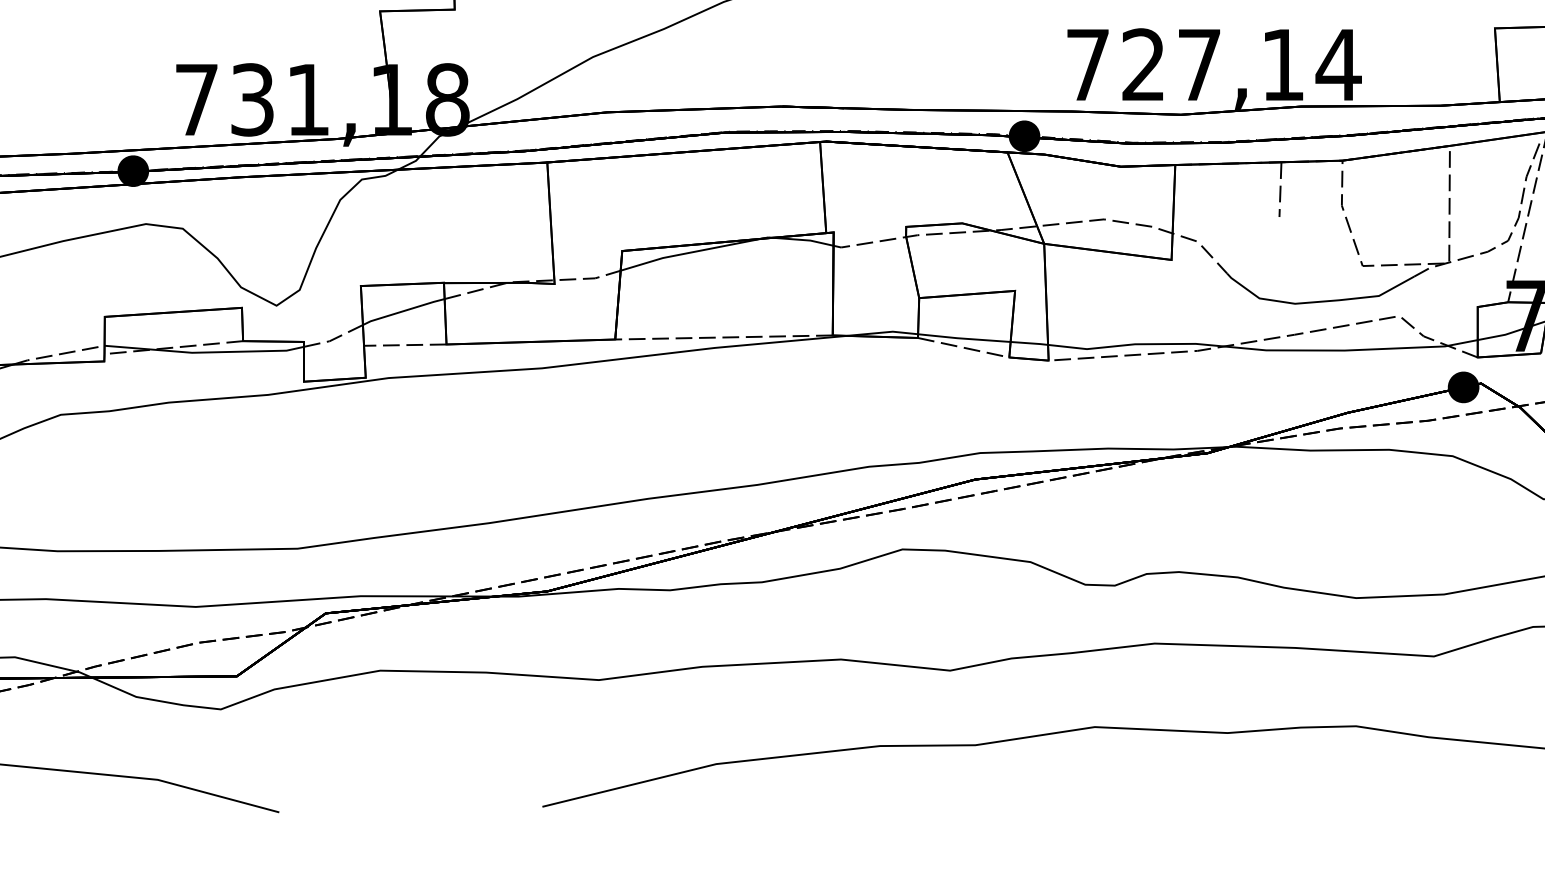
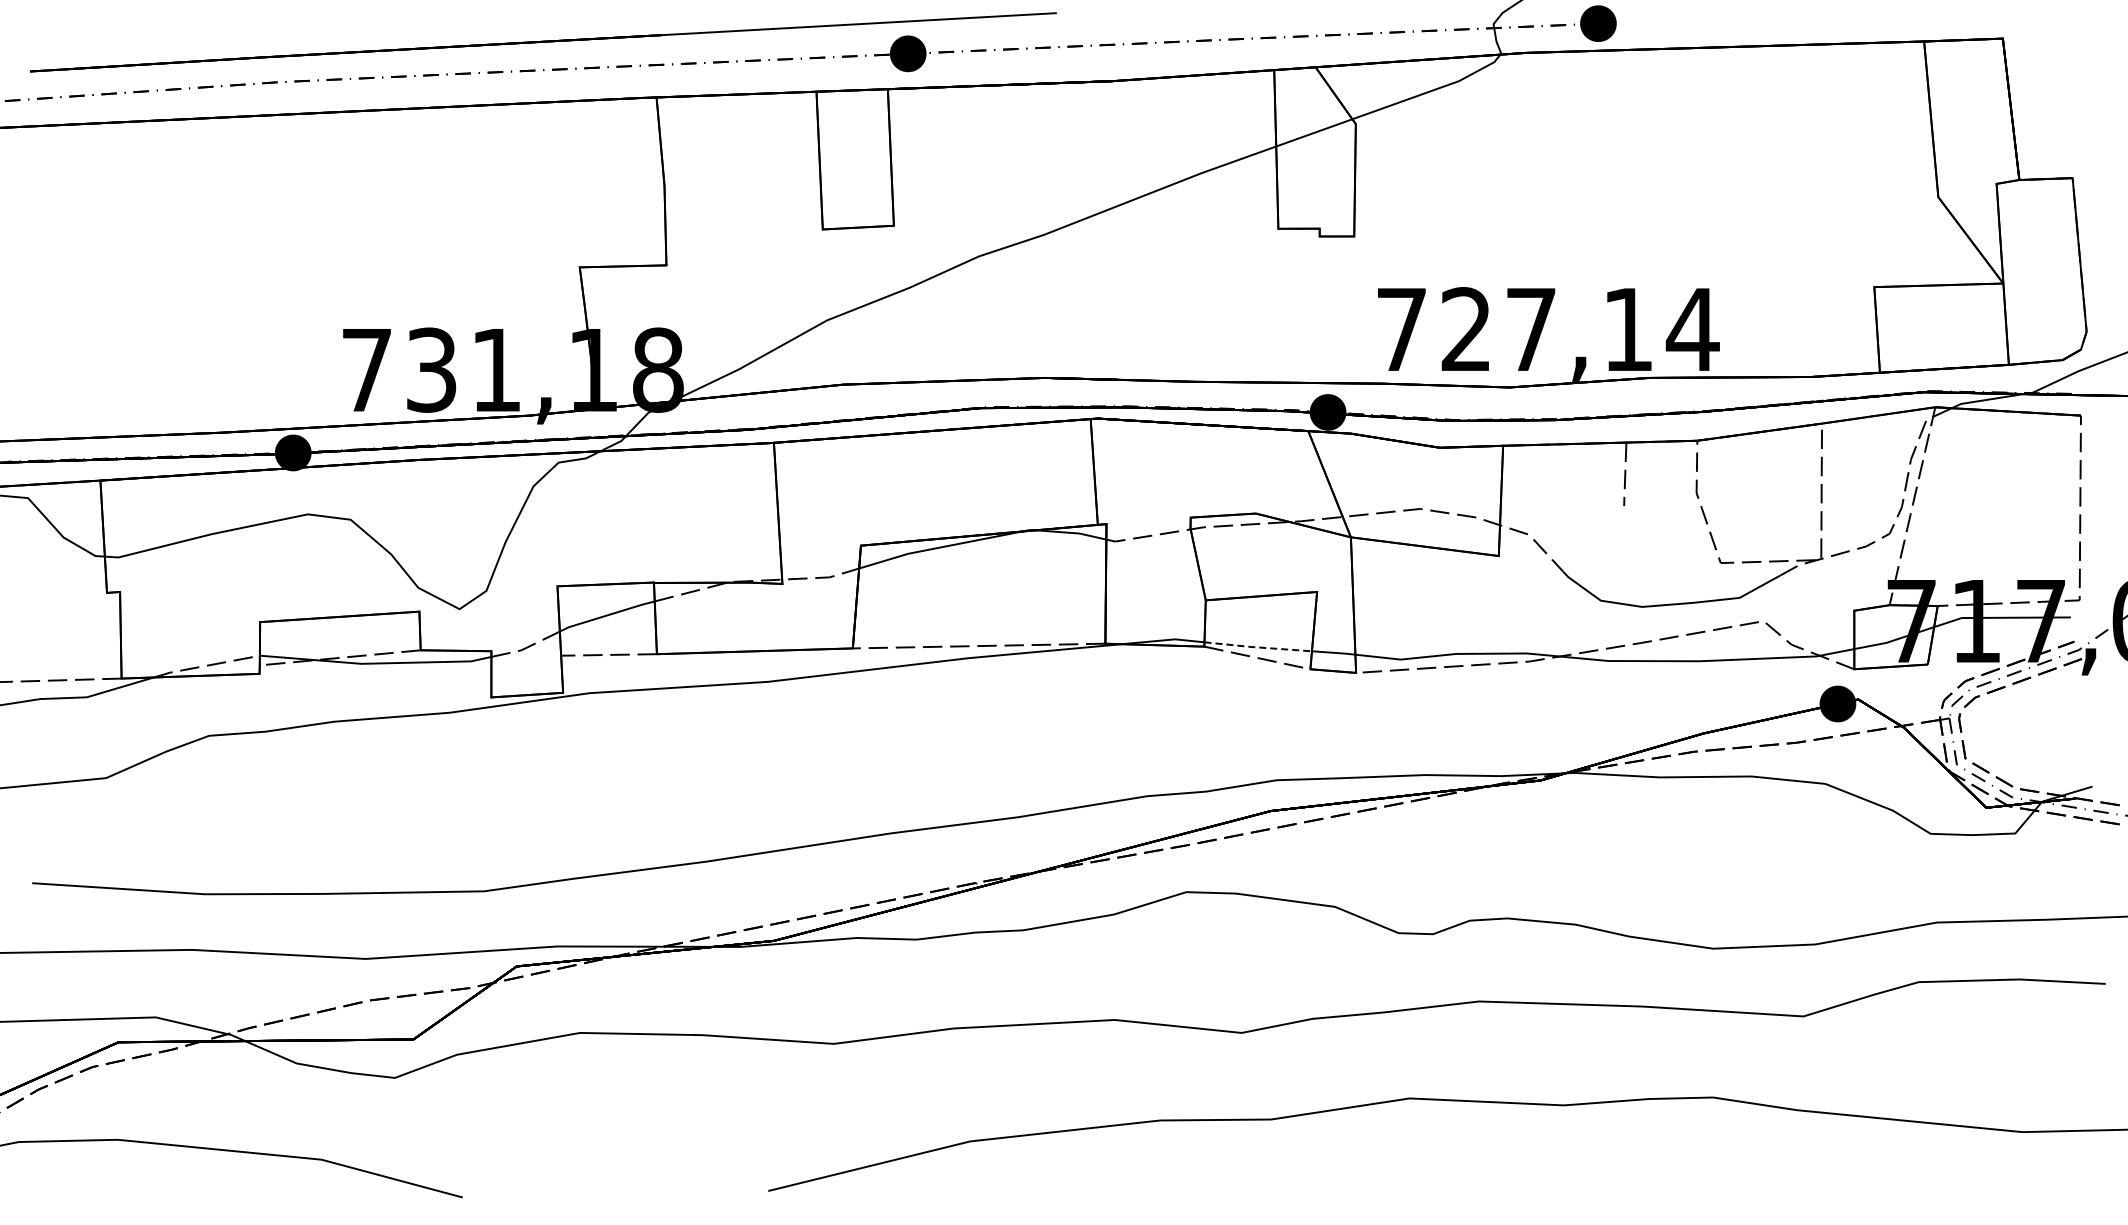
line: (963, 338) -> (1257, 647), solid -> dashed

